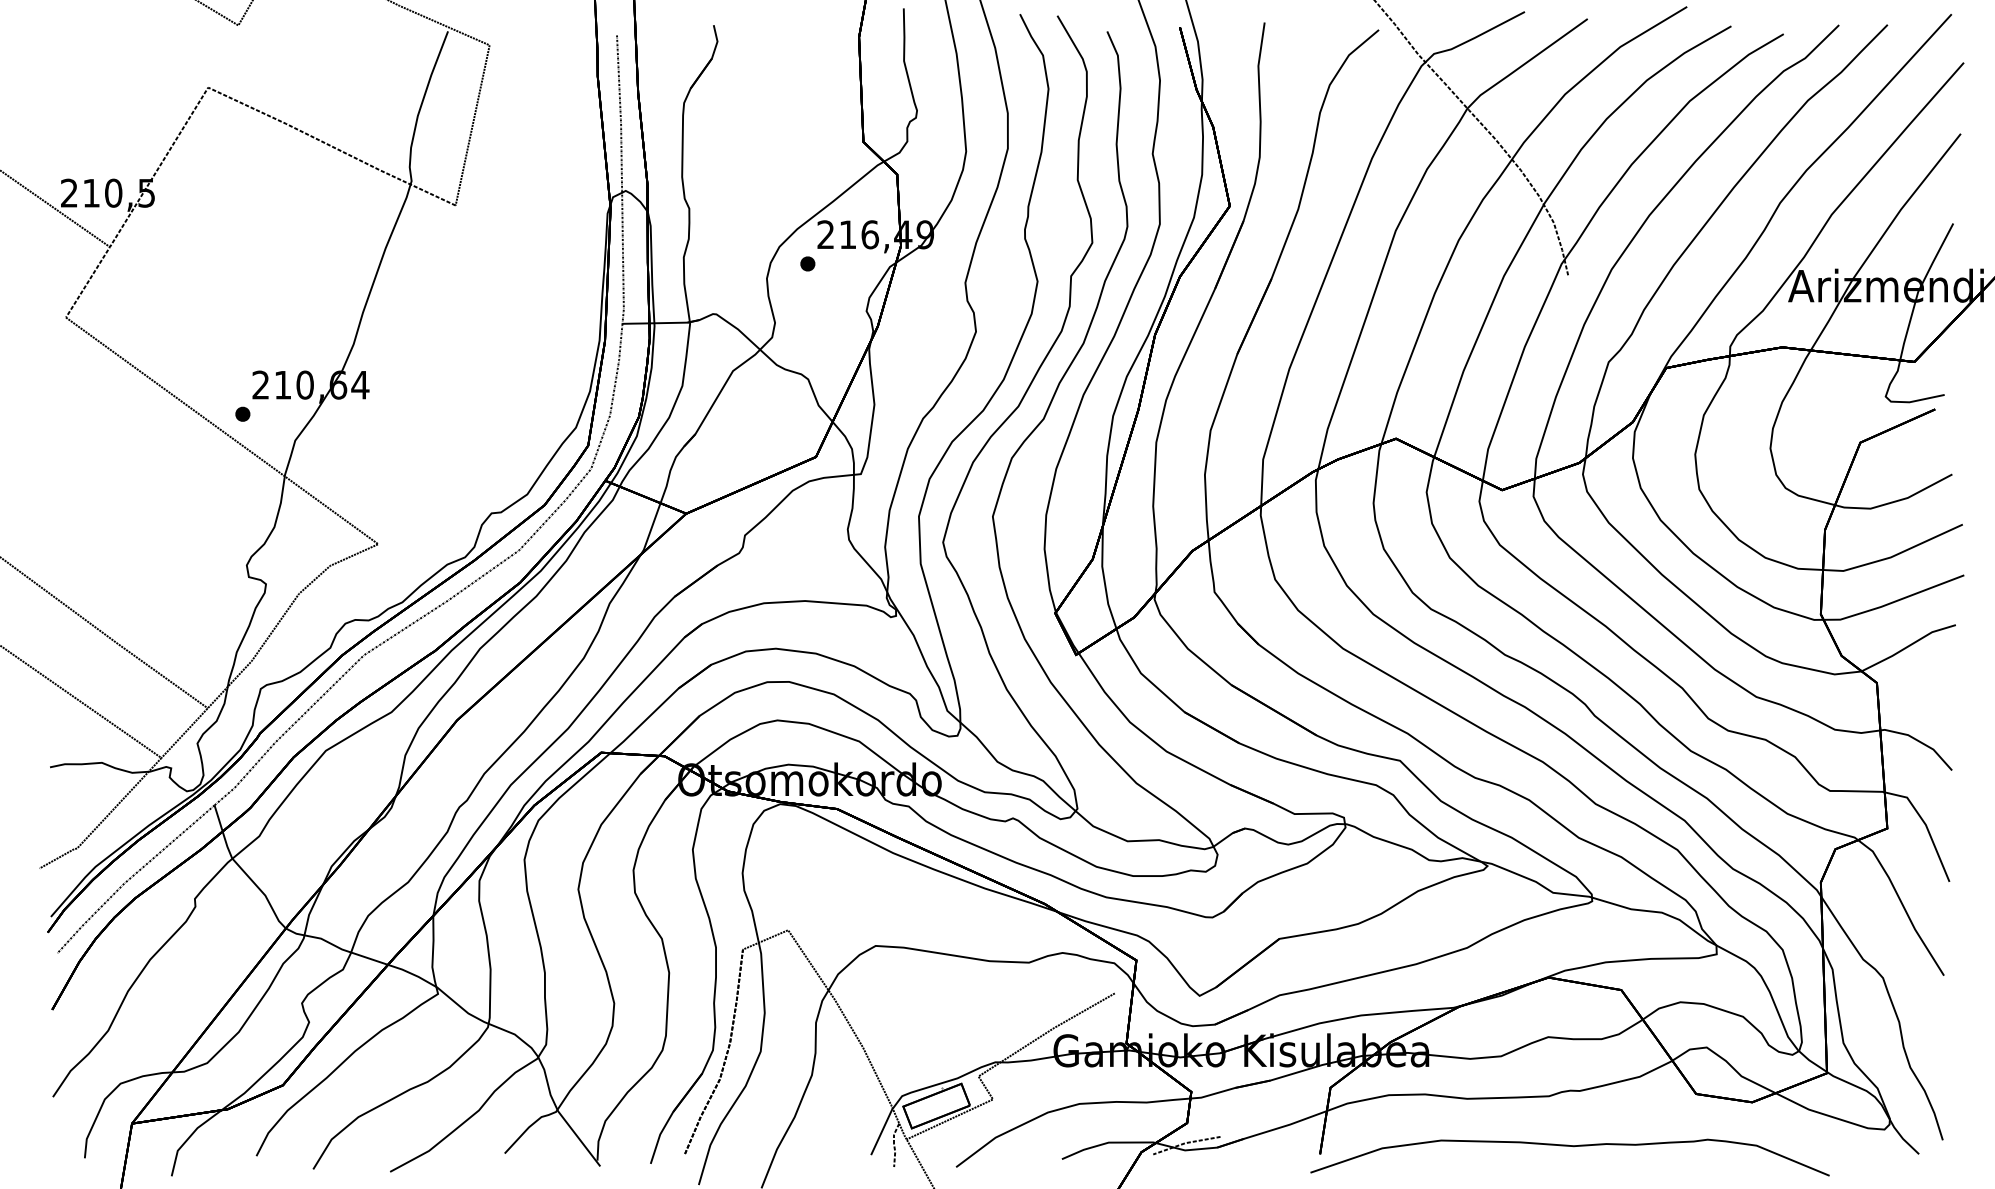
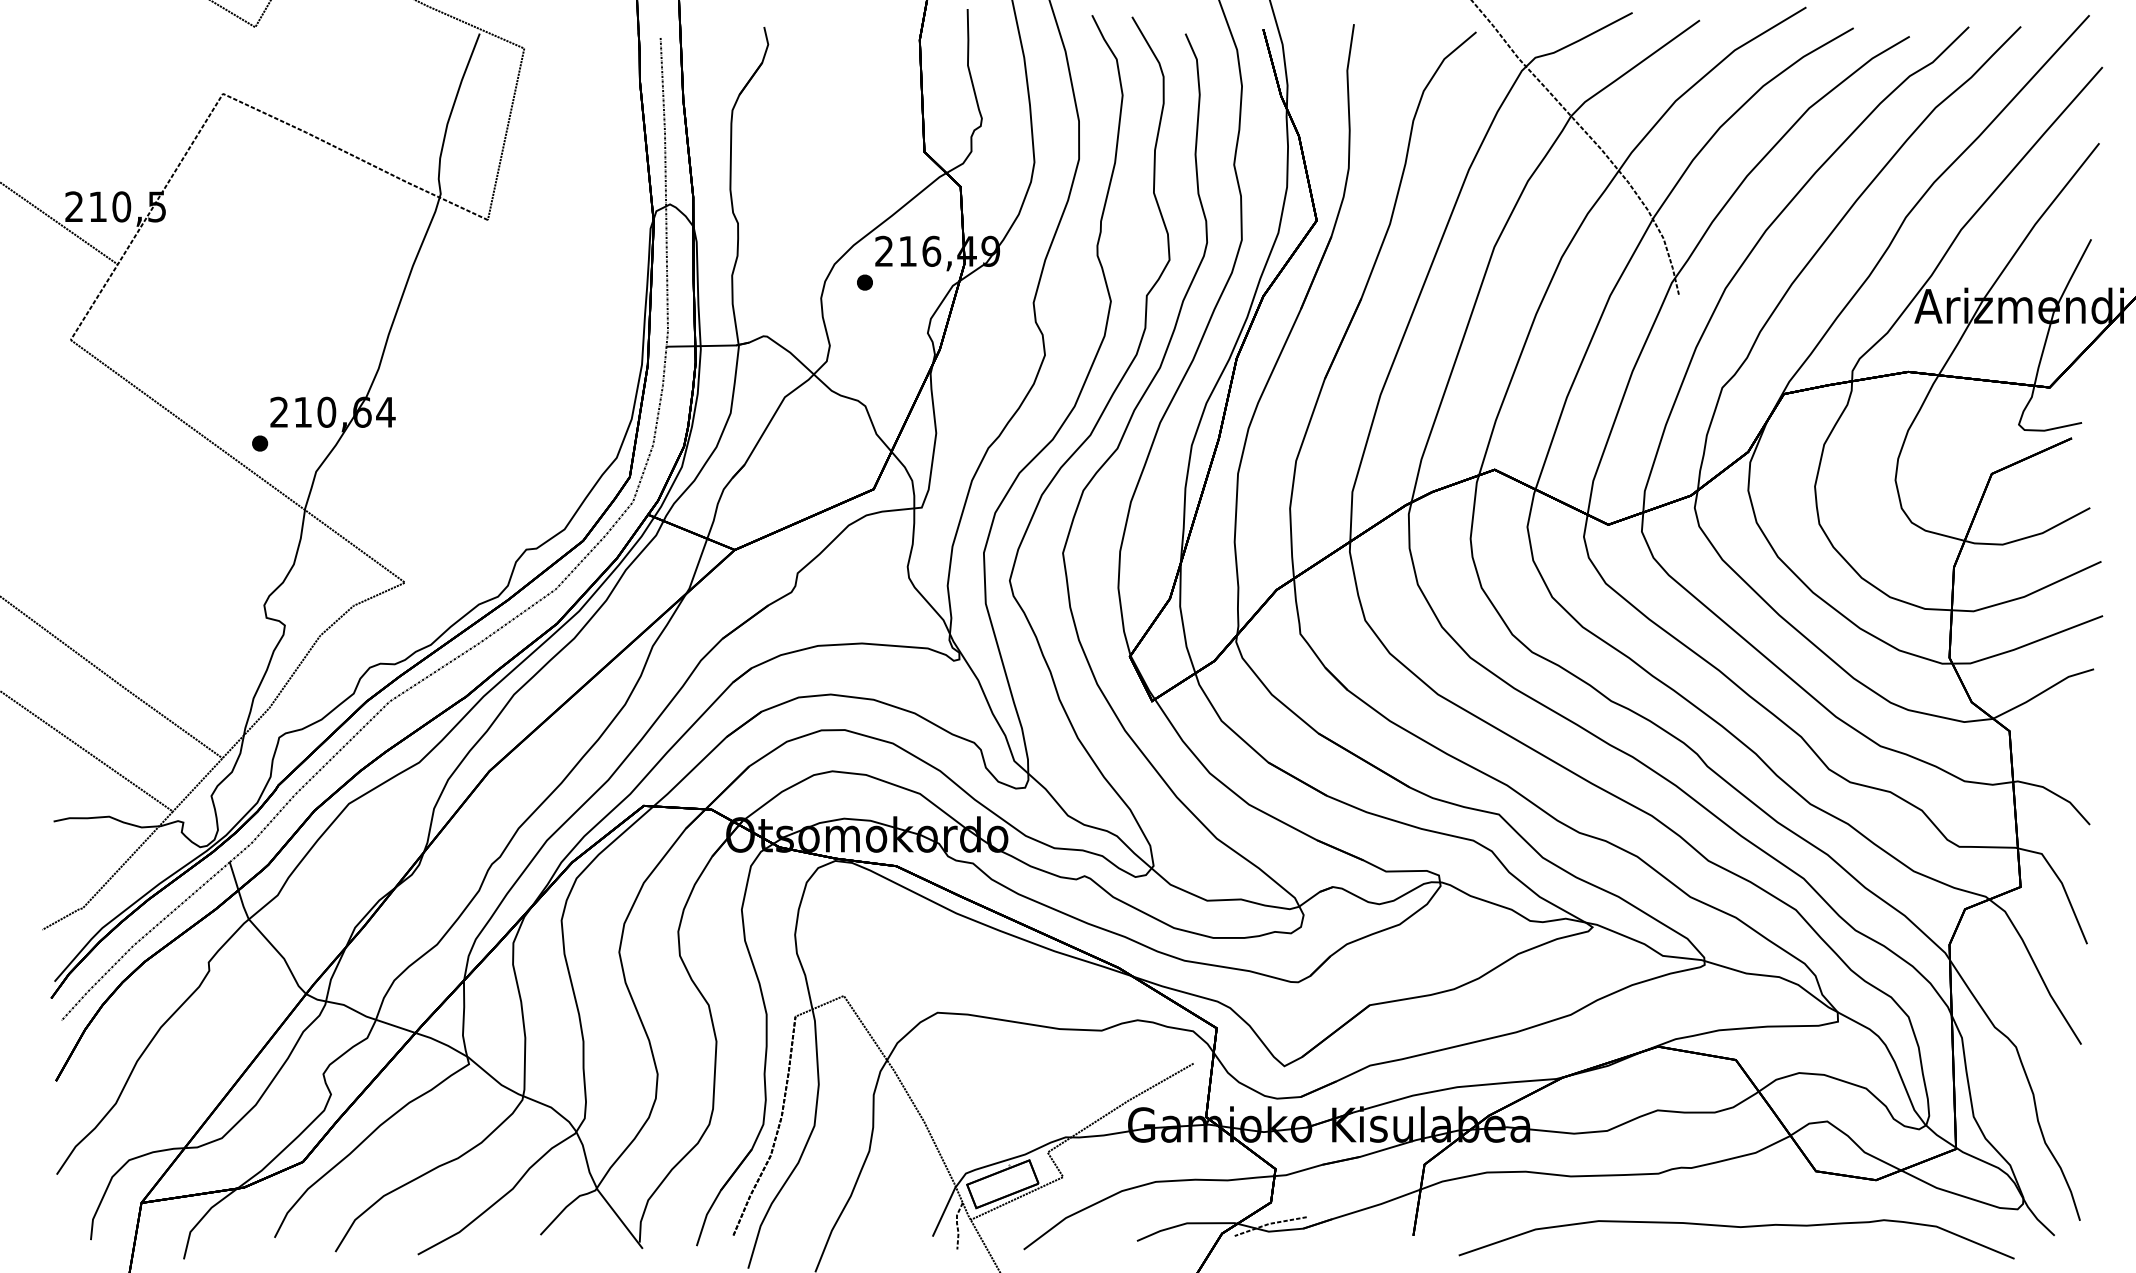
curve: (1573, 1147) -> (1740, 1228), moved

